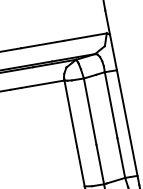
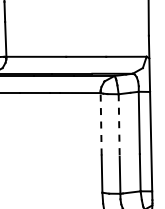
line: (90, 111) -> (119, 125), solid -> dashed
line: (70, 112) -> (101, 123), solid -> dashed

